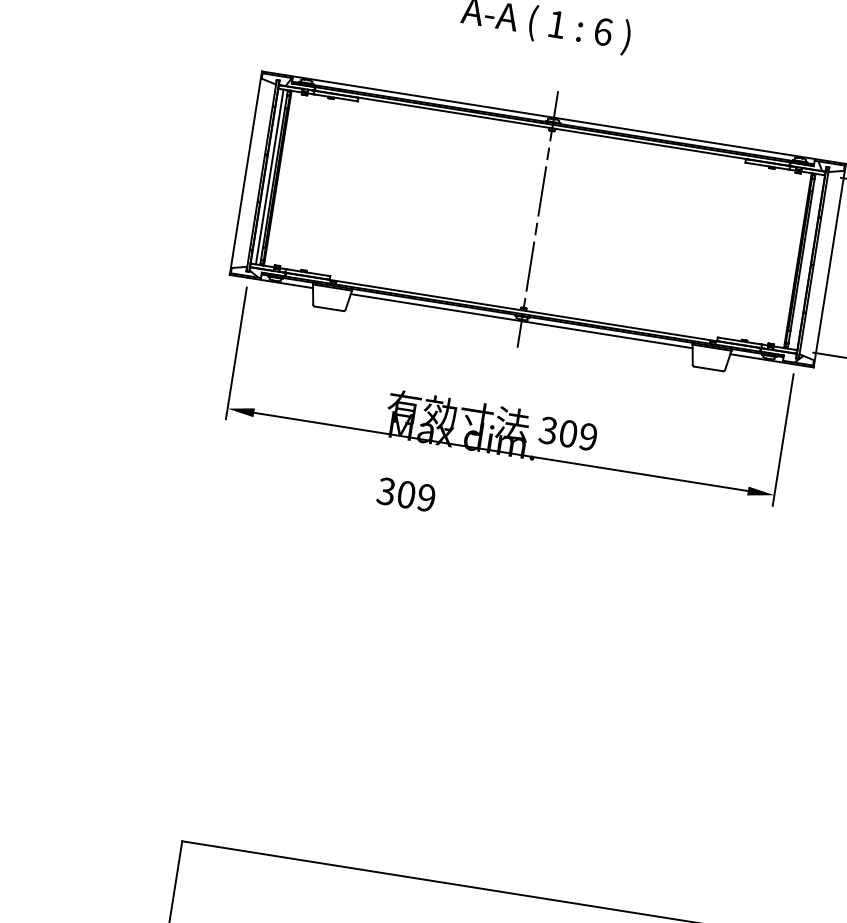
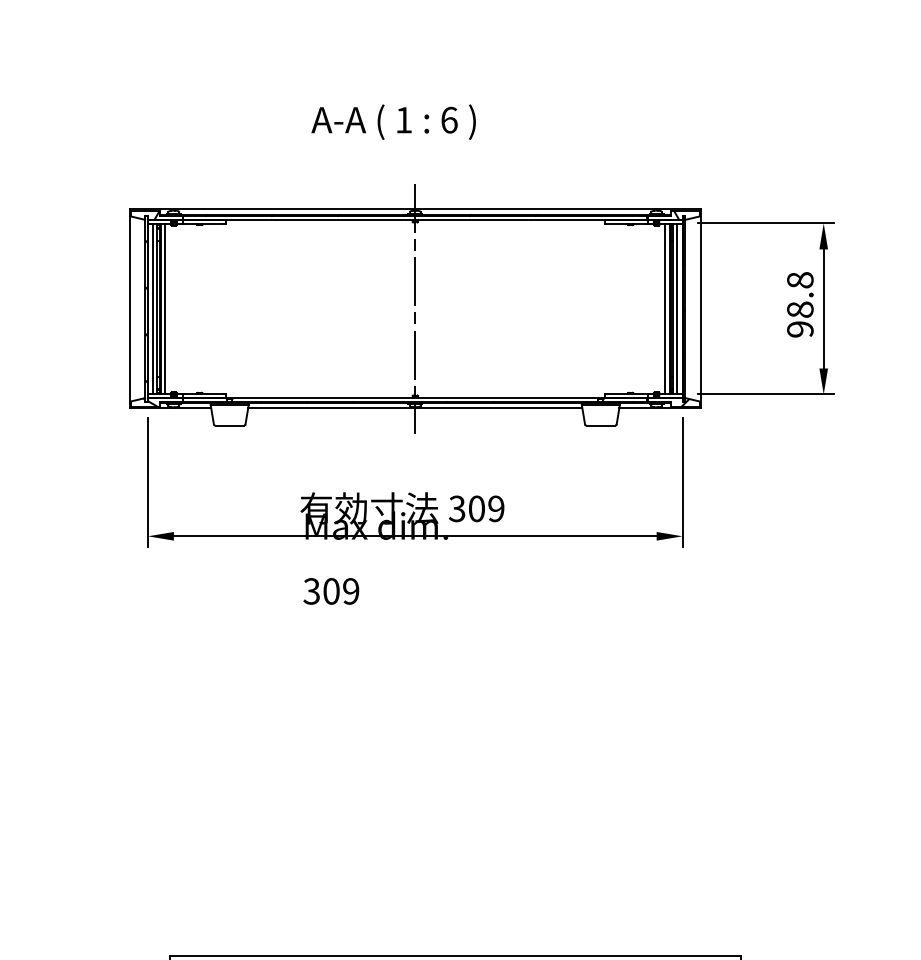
line: (282, 178) -> (165, 308), added
line: (793, 259) -> (665, 308), added
line: (806, 261) -> (677, 308), added

